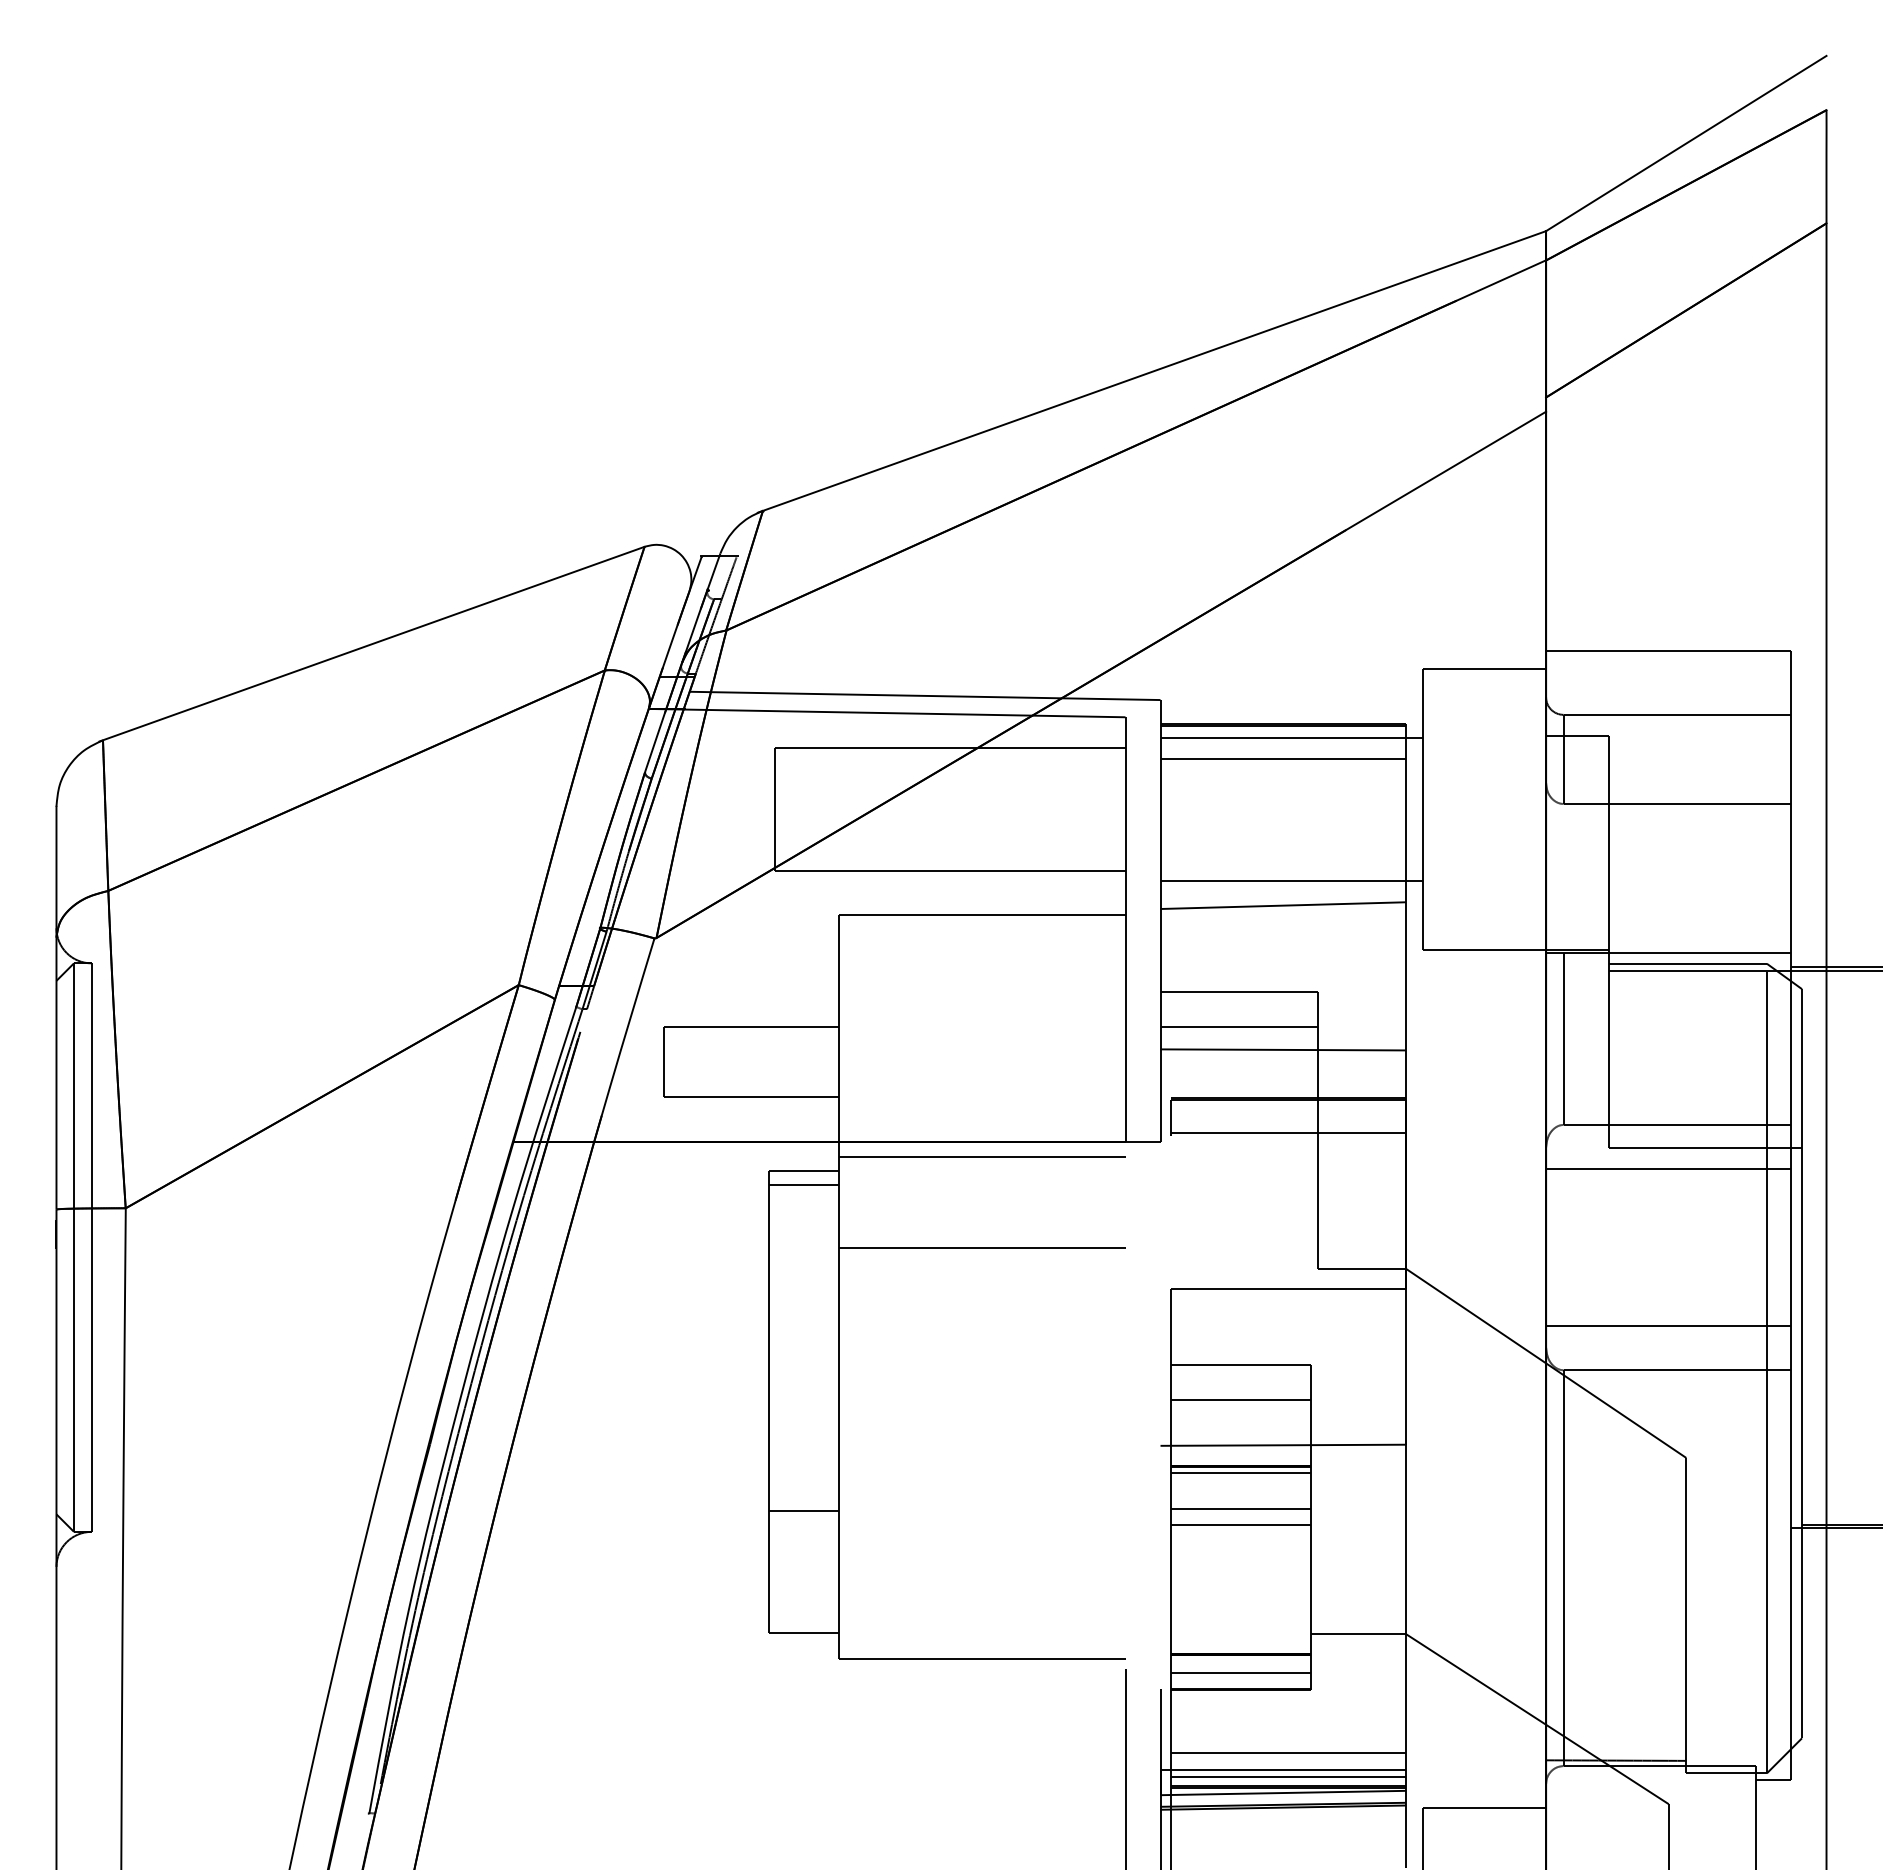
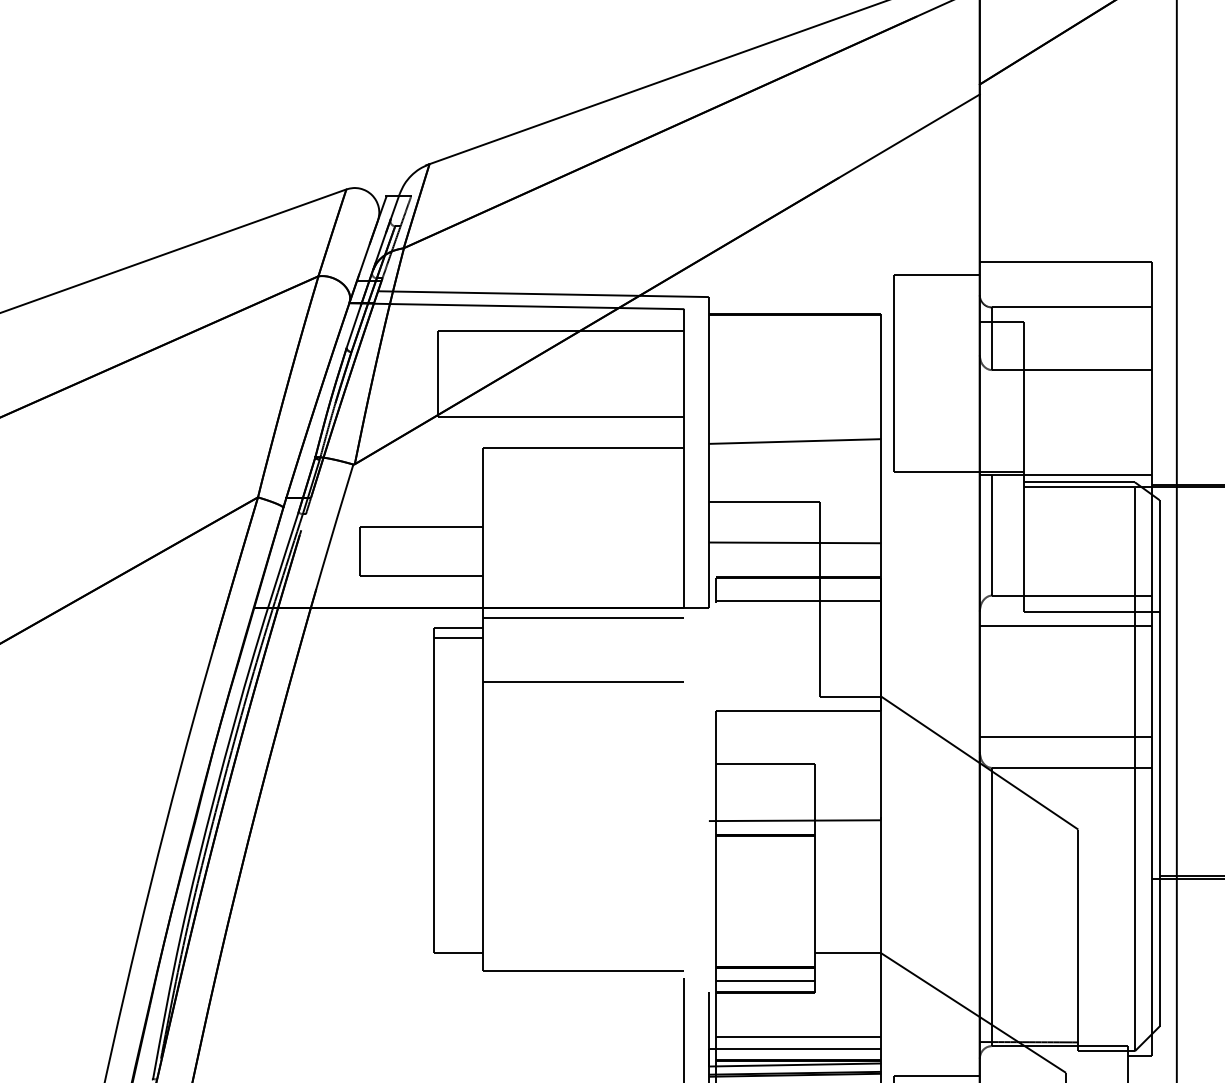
line: (1291, 737) -> (800, 323), removed
line: (1282, 758) -> (794, 338), removed
line: (1291, 881) -> (800, 424), removed
line: (1239, 1027) -> (764, 527), removed
line: (1241, 1399) -> (765, 788), removed
line: (1241, 1473) -> (765, 840), removed
line: (1241, 1509) -> (765, 865), removed
line: (804, 1510) -> (458, 866), removed
line: (1241, 1524) -> (765, 876), removed
line: (1288, 1777) -> (798, 1054), removed

